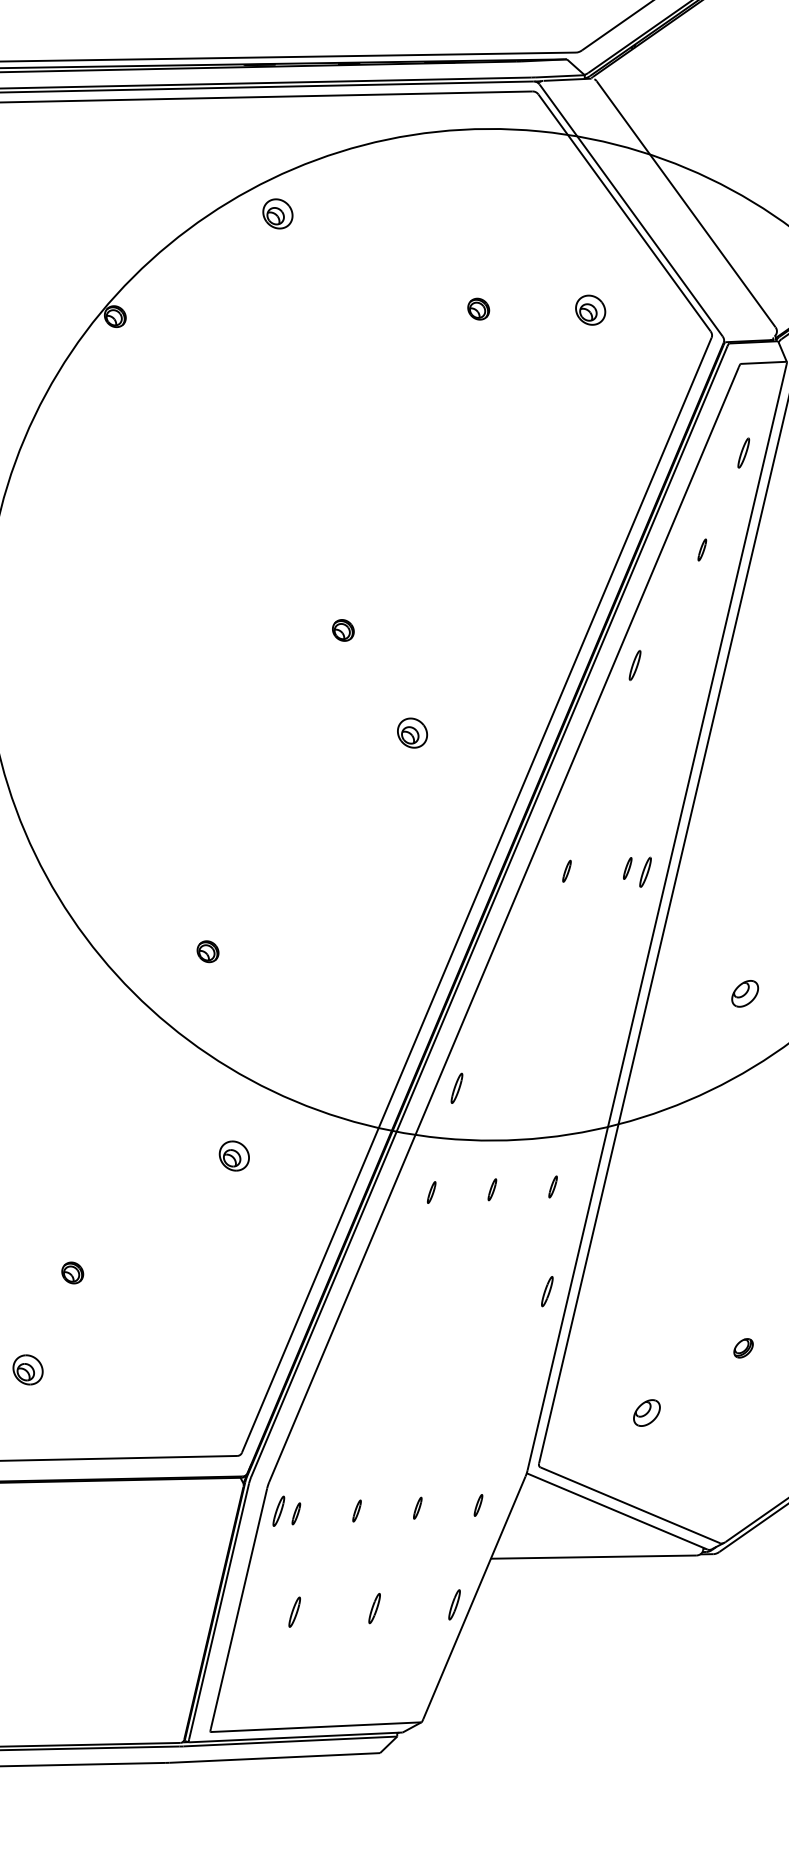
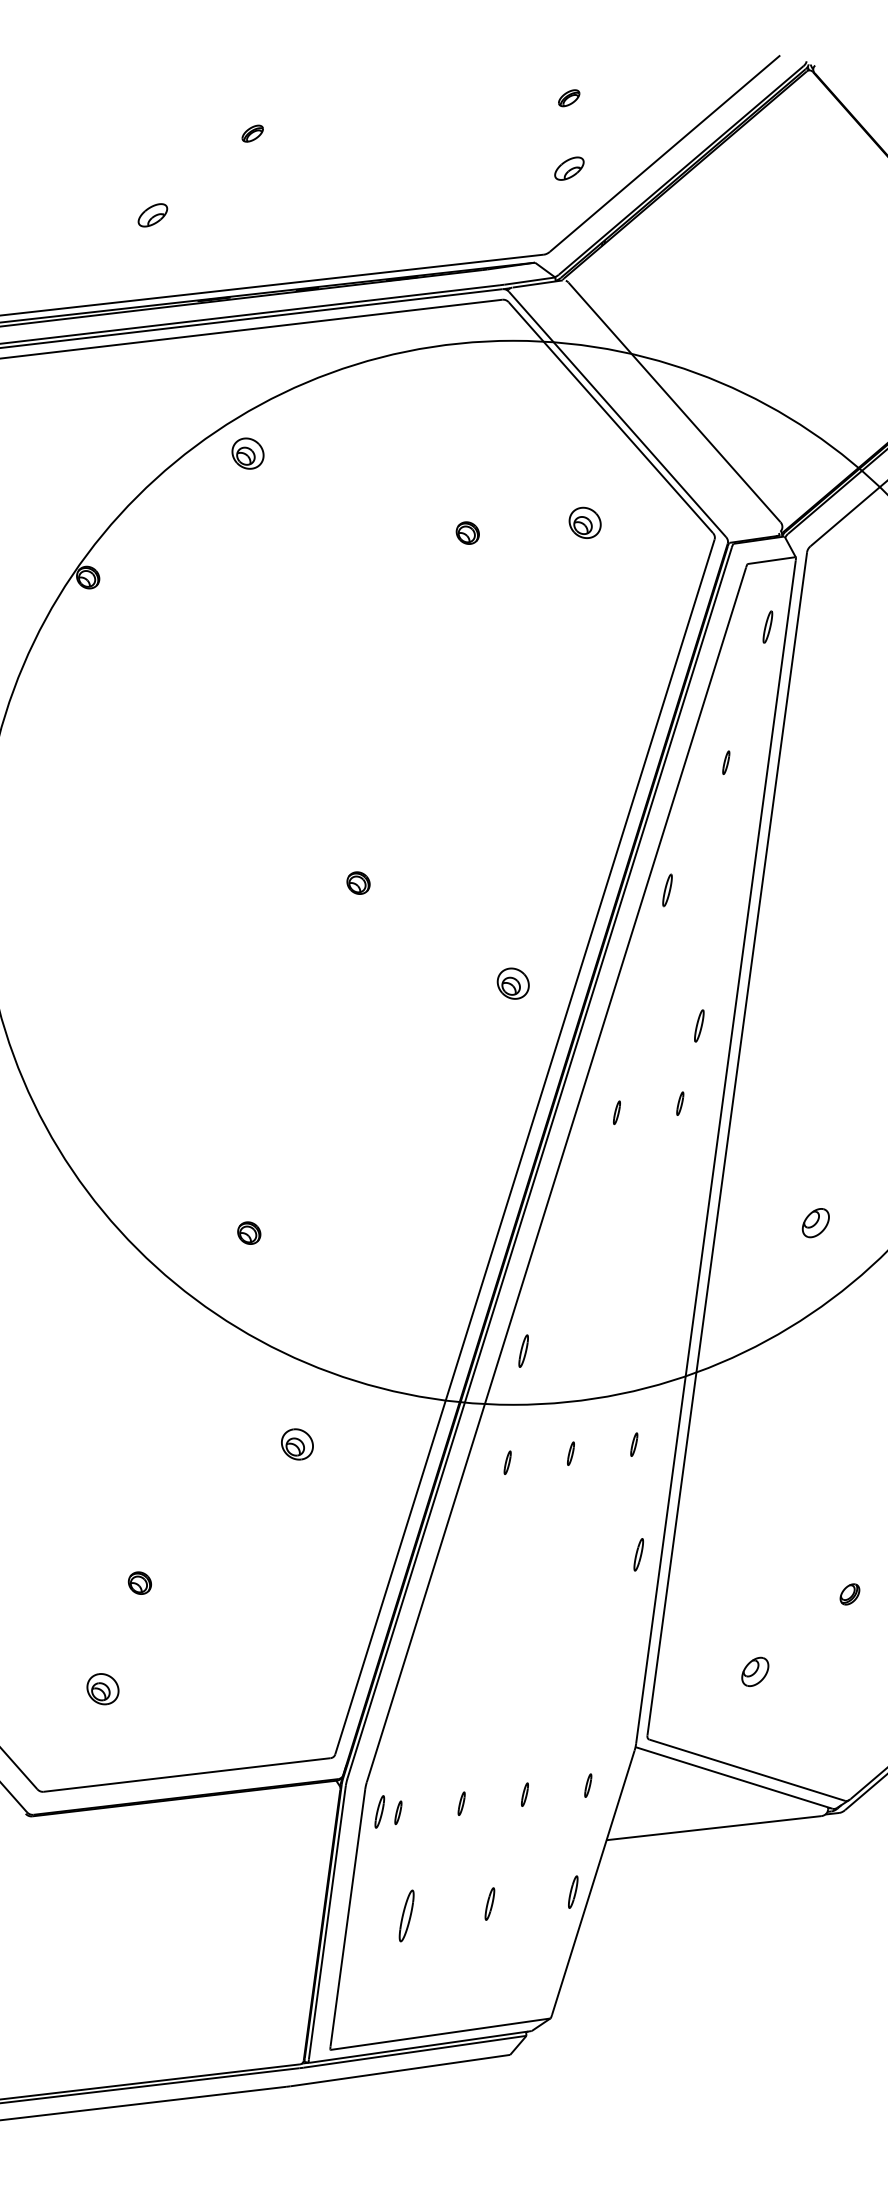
part: (743, 452) -> (767, 626), moved
part: (411, 732) -> (512, 983), moved
part: (645, 871) -> (699, 1025), moved
part: (294, 1611) -> (406, 1915), size x1.6

